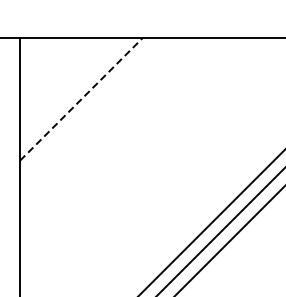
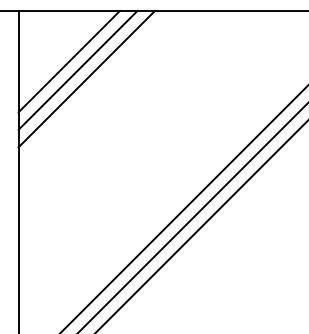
line: (71, 89) -> (68, 61), added
line: (82, 99) -> (78, 70), dashed -> solid
line: (90, 107) -> (86, 78), added

